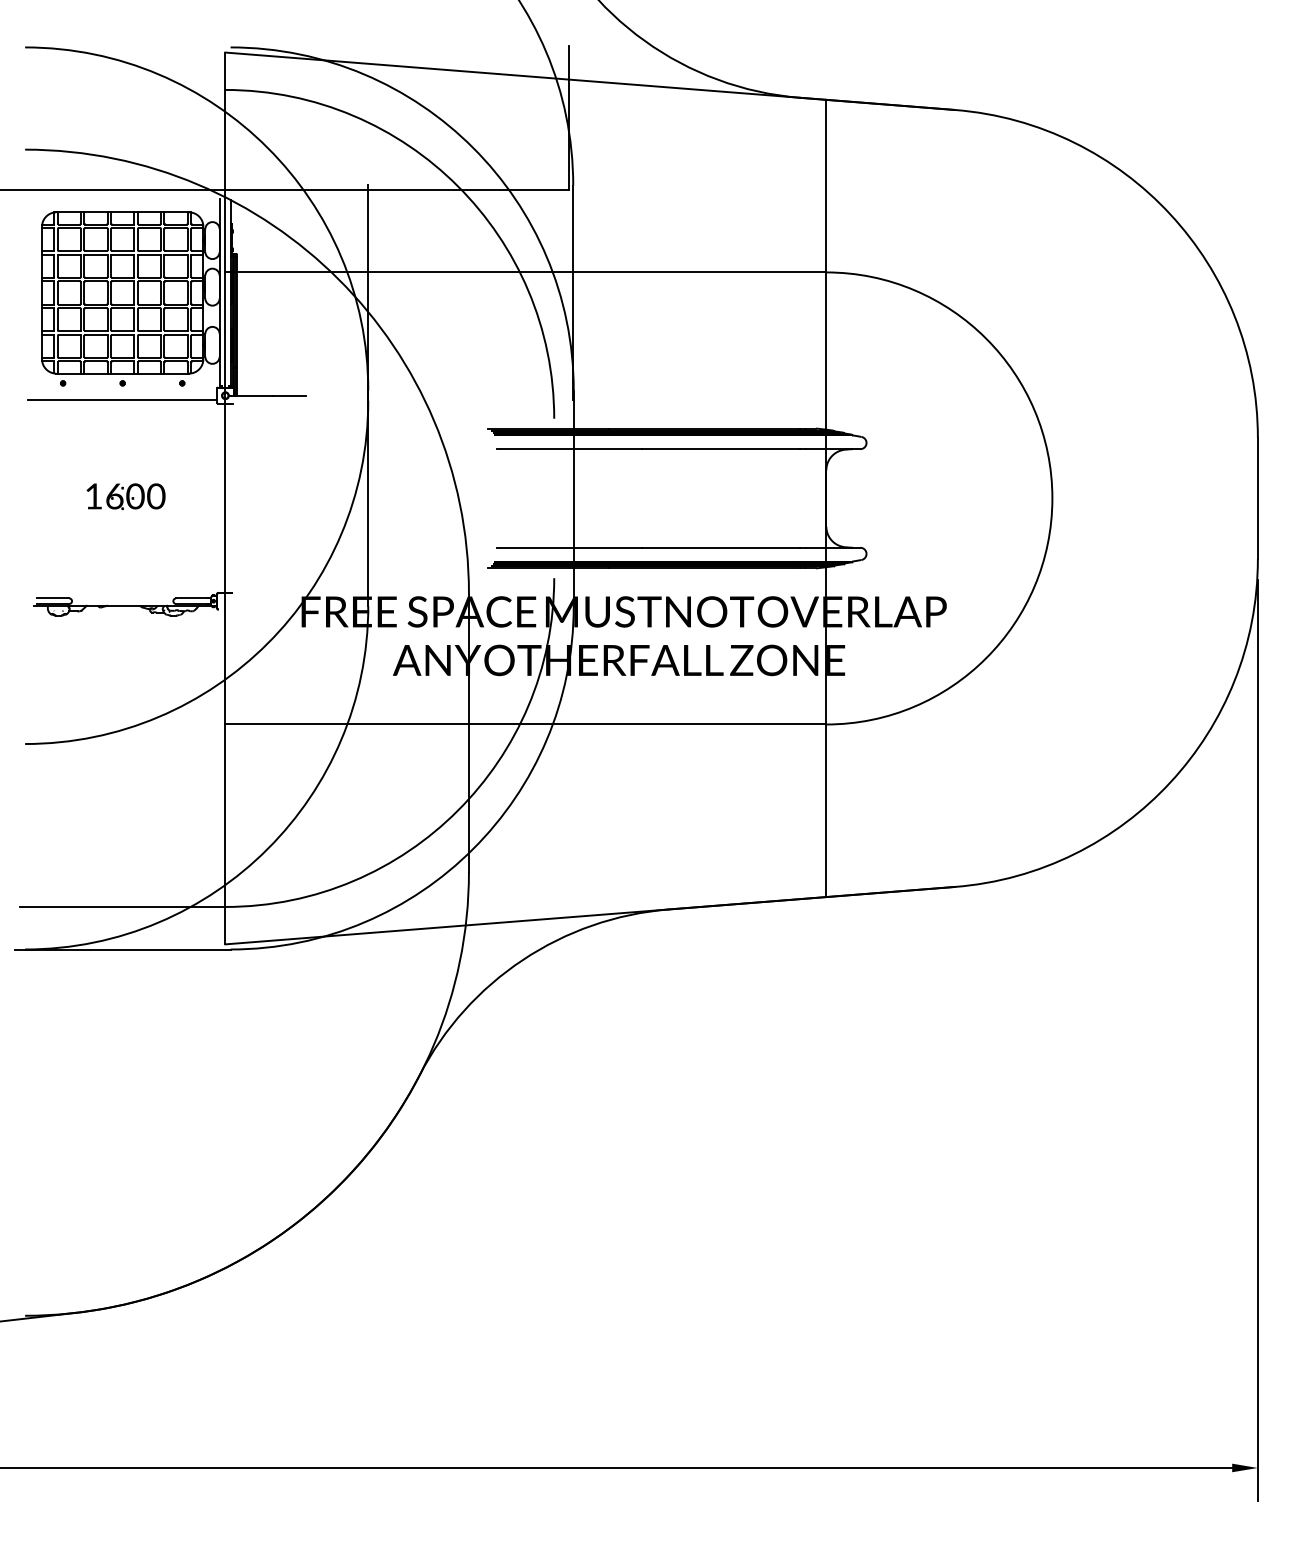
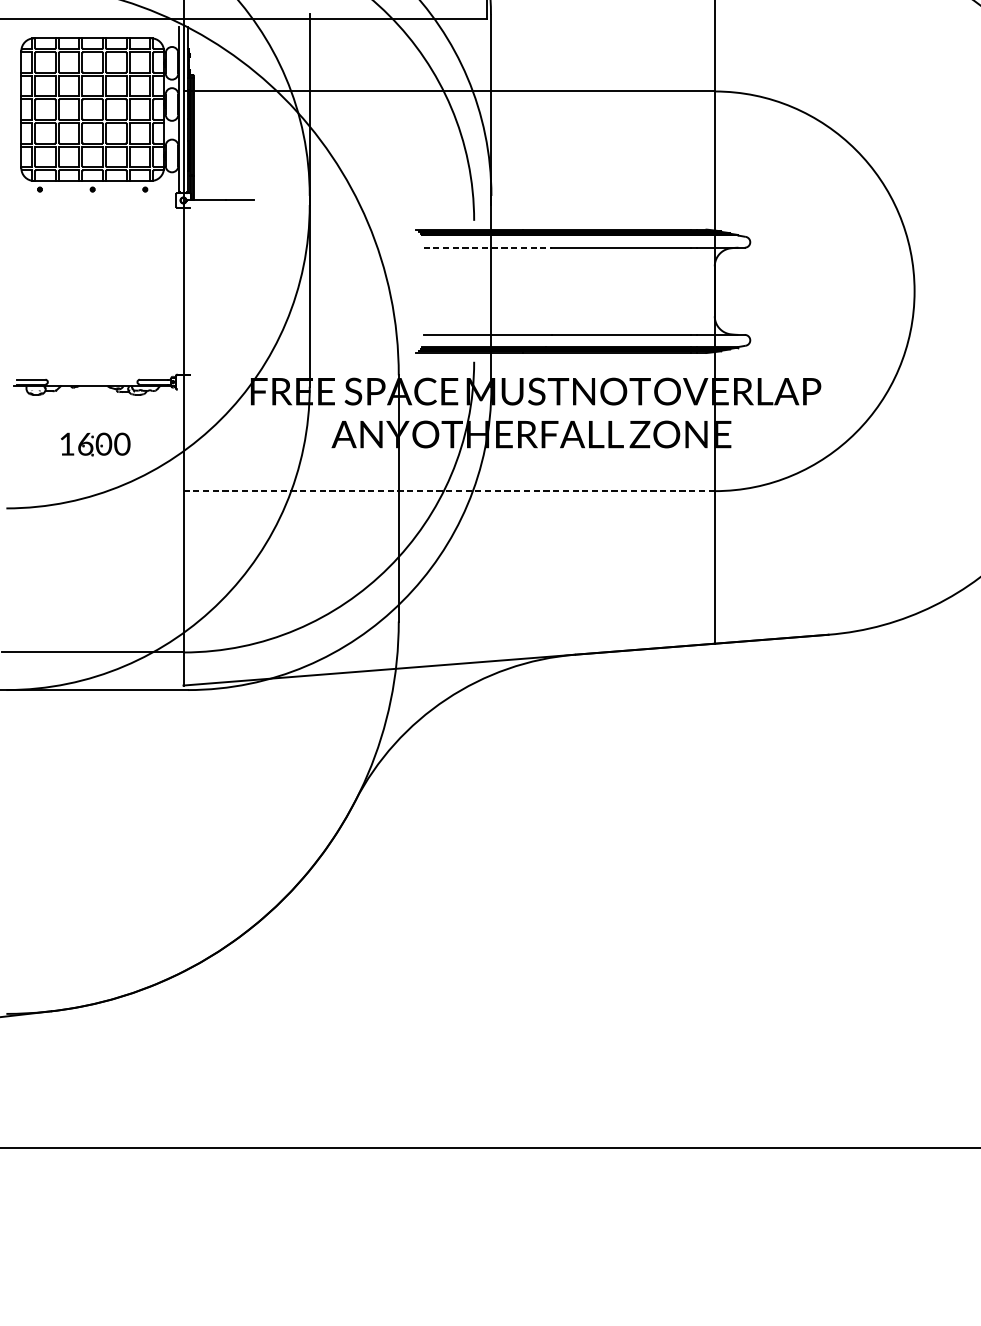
line: (122, 400) -> (92, 204), removed
line: (569, 449) -> (487, 248), solid -> dashed
part: (125, 496) -> (95, 444), moved
line: (526, 724) -> (449, 491), solid -> dashed

